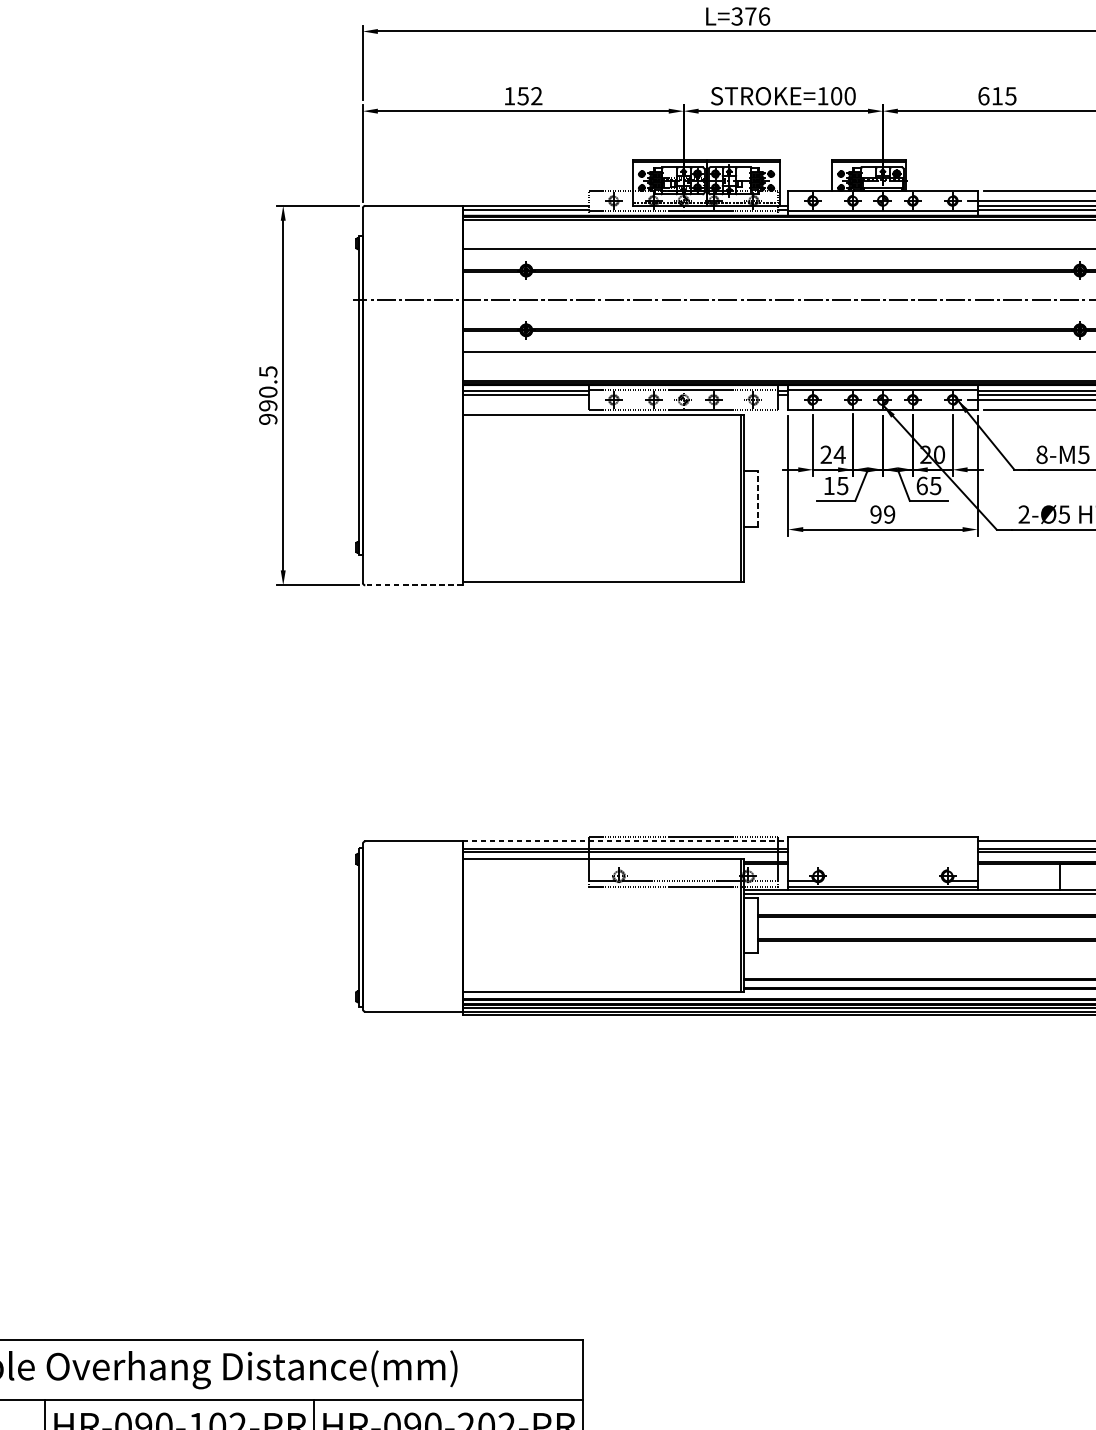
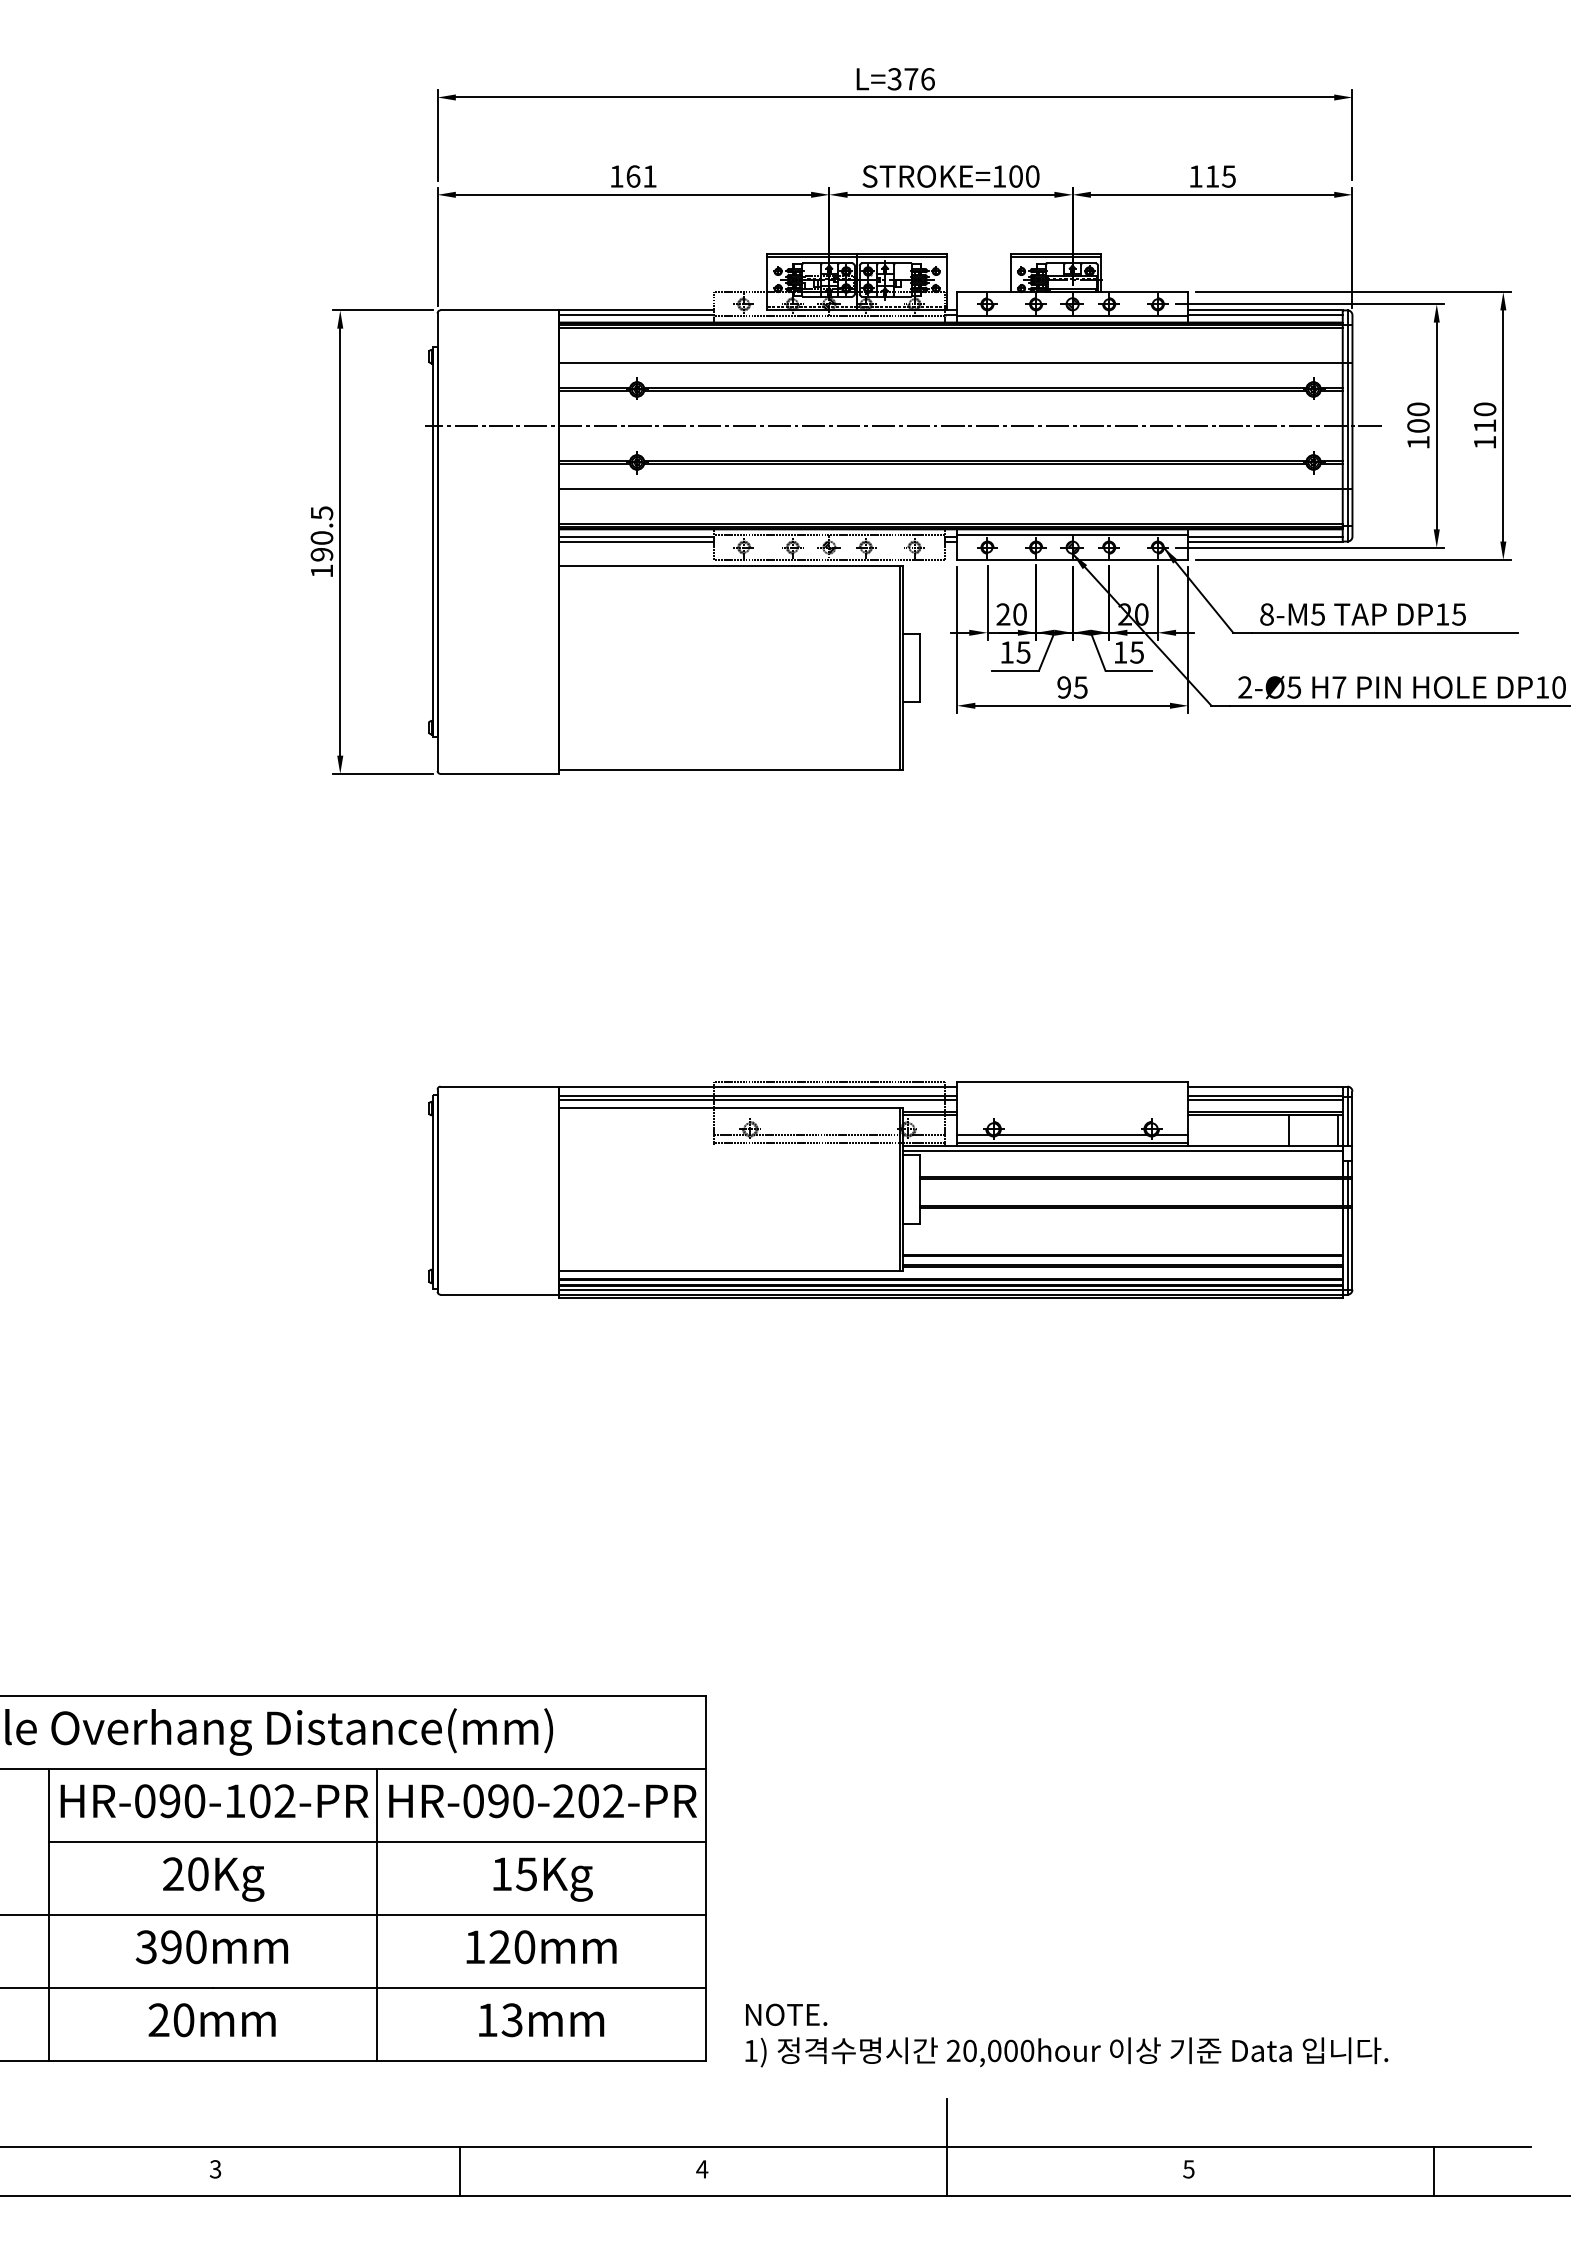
text: (529, 96) -> (641, 176), 152 -> 161
text: (983, 96) -> (1195, 176), 615 -> 115
text: (267, 419) -> (321, 571), 990.5 -> 190.5
text: (839, 454) -> (1019, 614), 24 -> 20
text: (922, 485) -> (1120, 652), 65 -> 15
line: (757, 498) -> (919, 667), dashed -> solid
text: (889, 514) -> (1080, 687), 99 -> 95
line: (413, 584) -> (499, 773), dashed -> solid
line: (625, 841) -> (758, 1086), dashed -> solid
line: (882, 881) -> (1072, 1135), added

